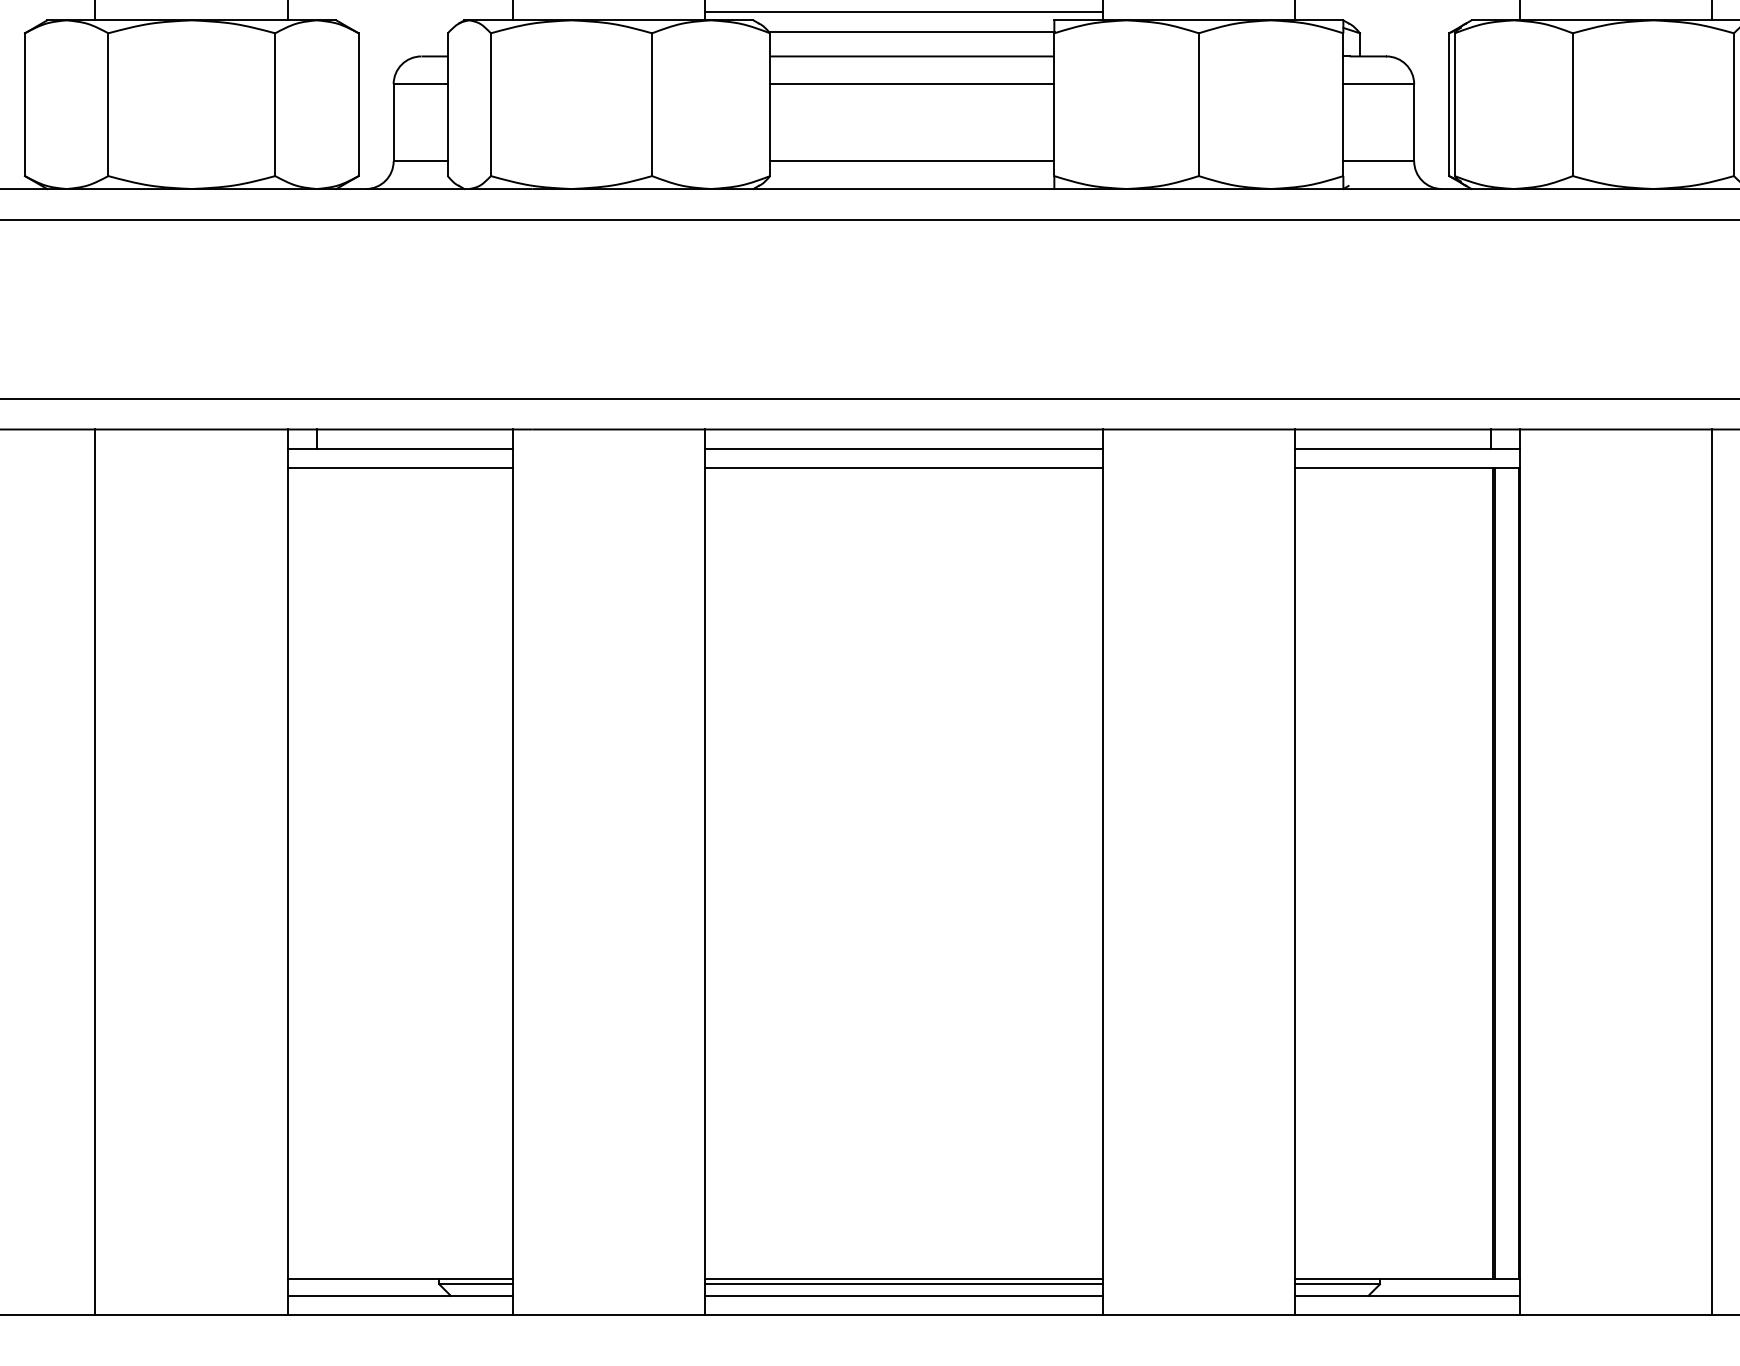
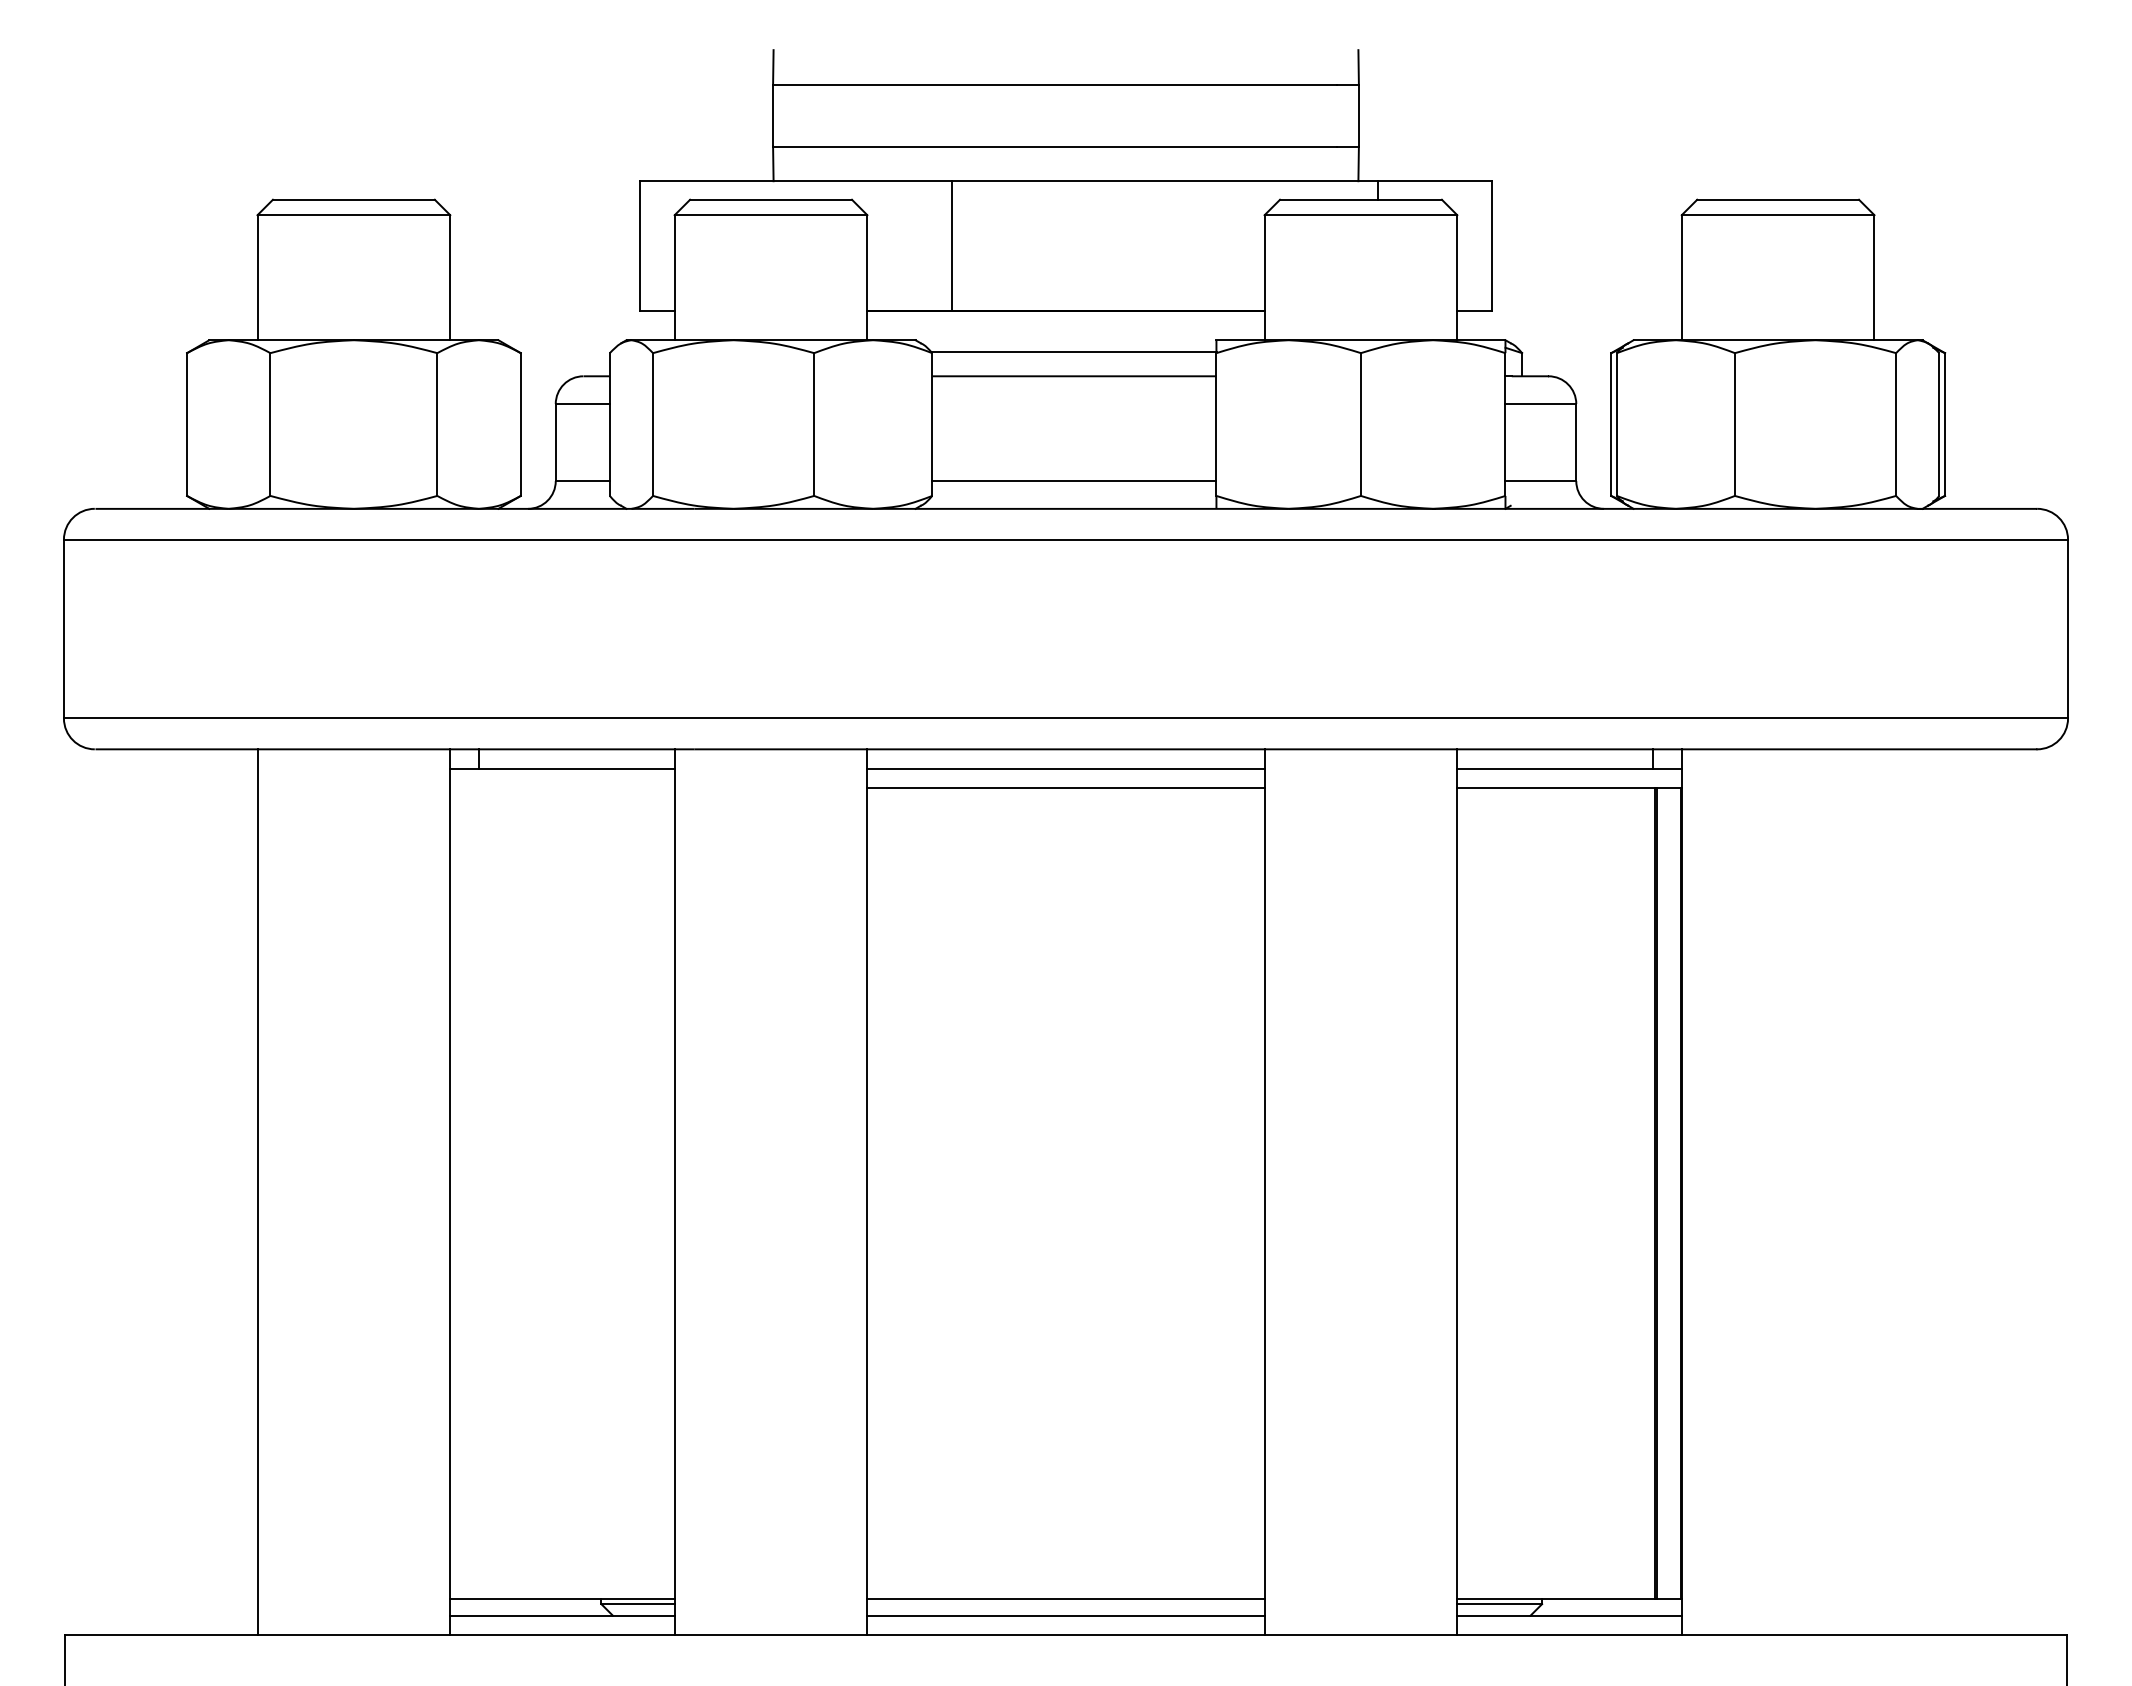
line: (903, 11) -> (1065, 331), removed
line: (912, 84) -> (1074, 404), removed
line: (400, 467) -> (562, 787), removed
line: (1712, 871) -> (1874, 1191), removed
line: (903, 1284) -> (1065, 1604), removed

